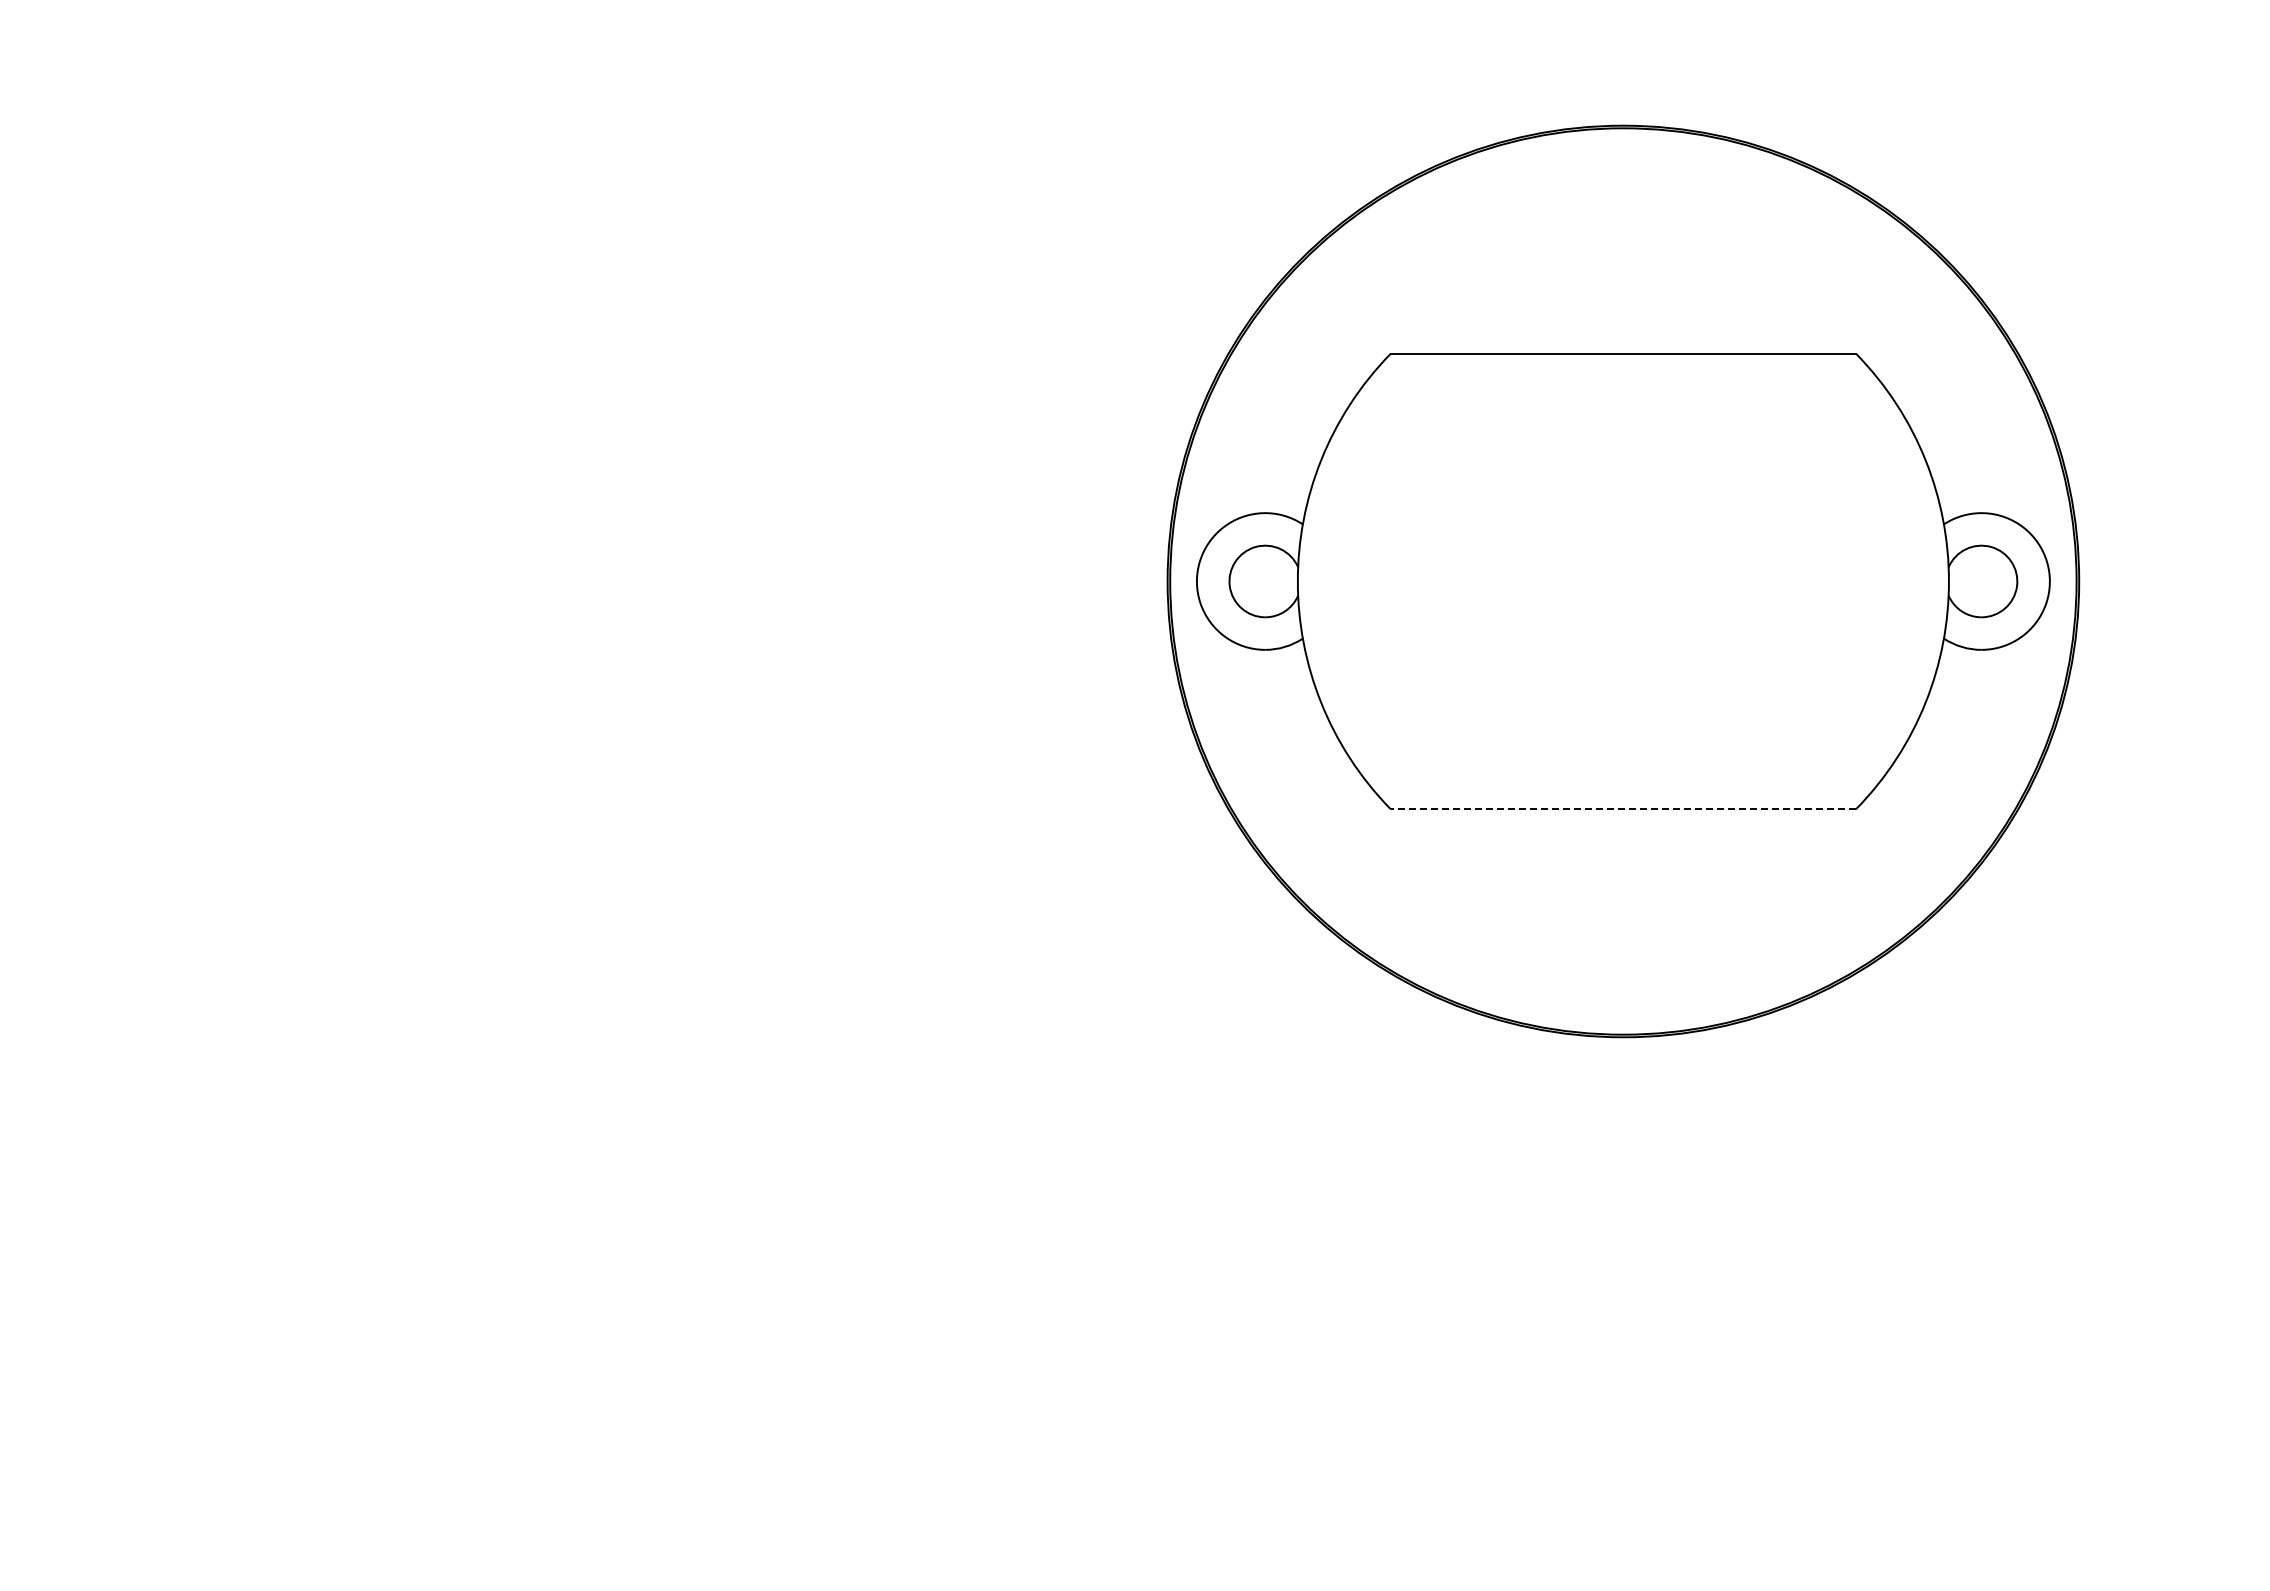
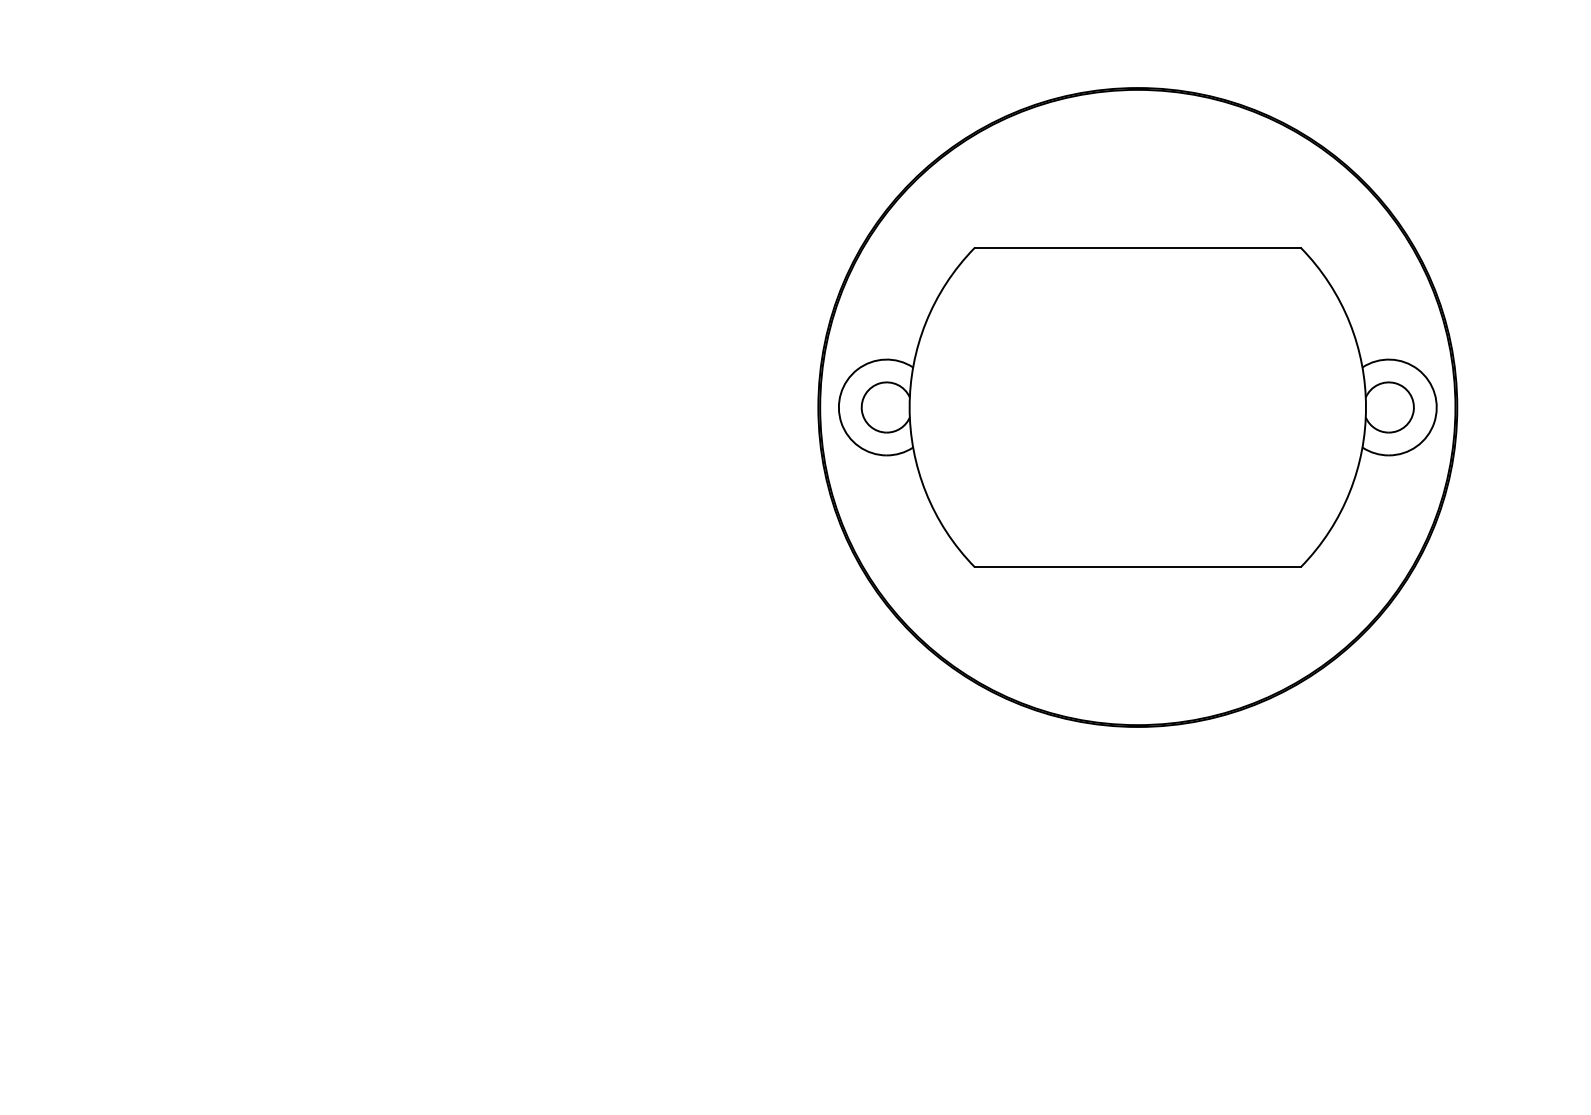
line: (1623, 809) -> (1137, 567), dashed -> solid

